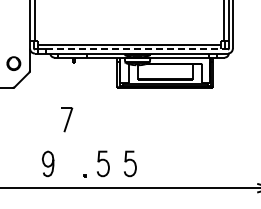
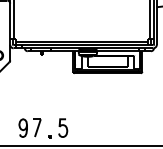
line: (137, 49) -> (87, 45), dashed -> solid
part: (67, 119) -> (37, 127), moved
curve: (132, 161) -> (84, 126), removed

